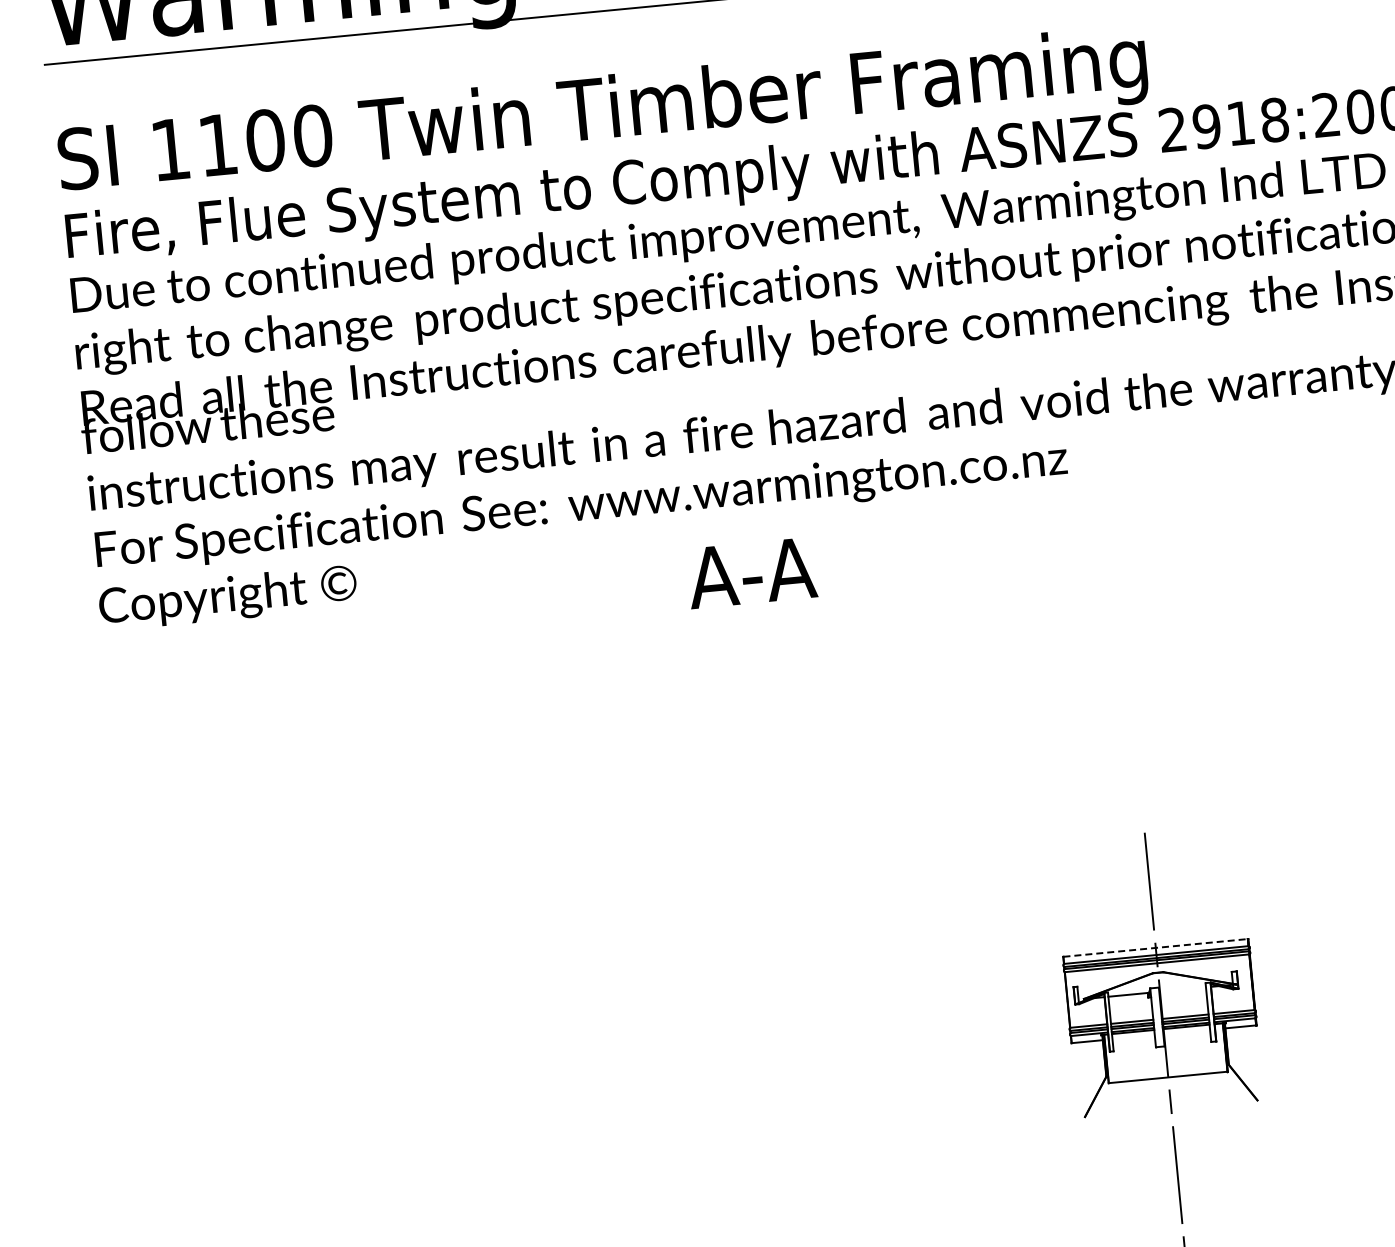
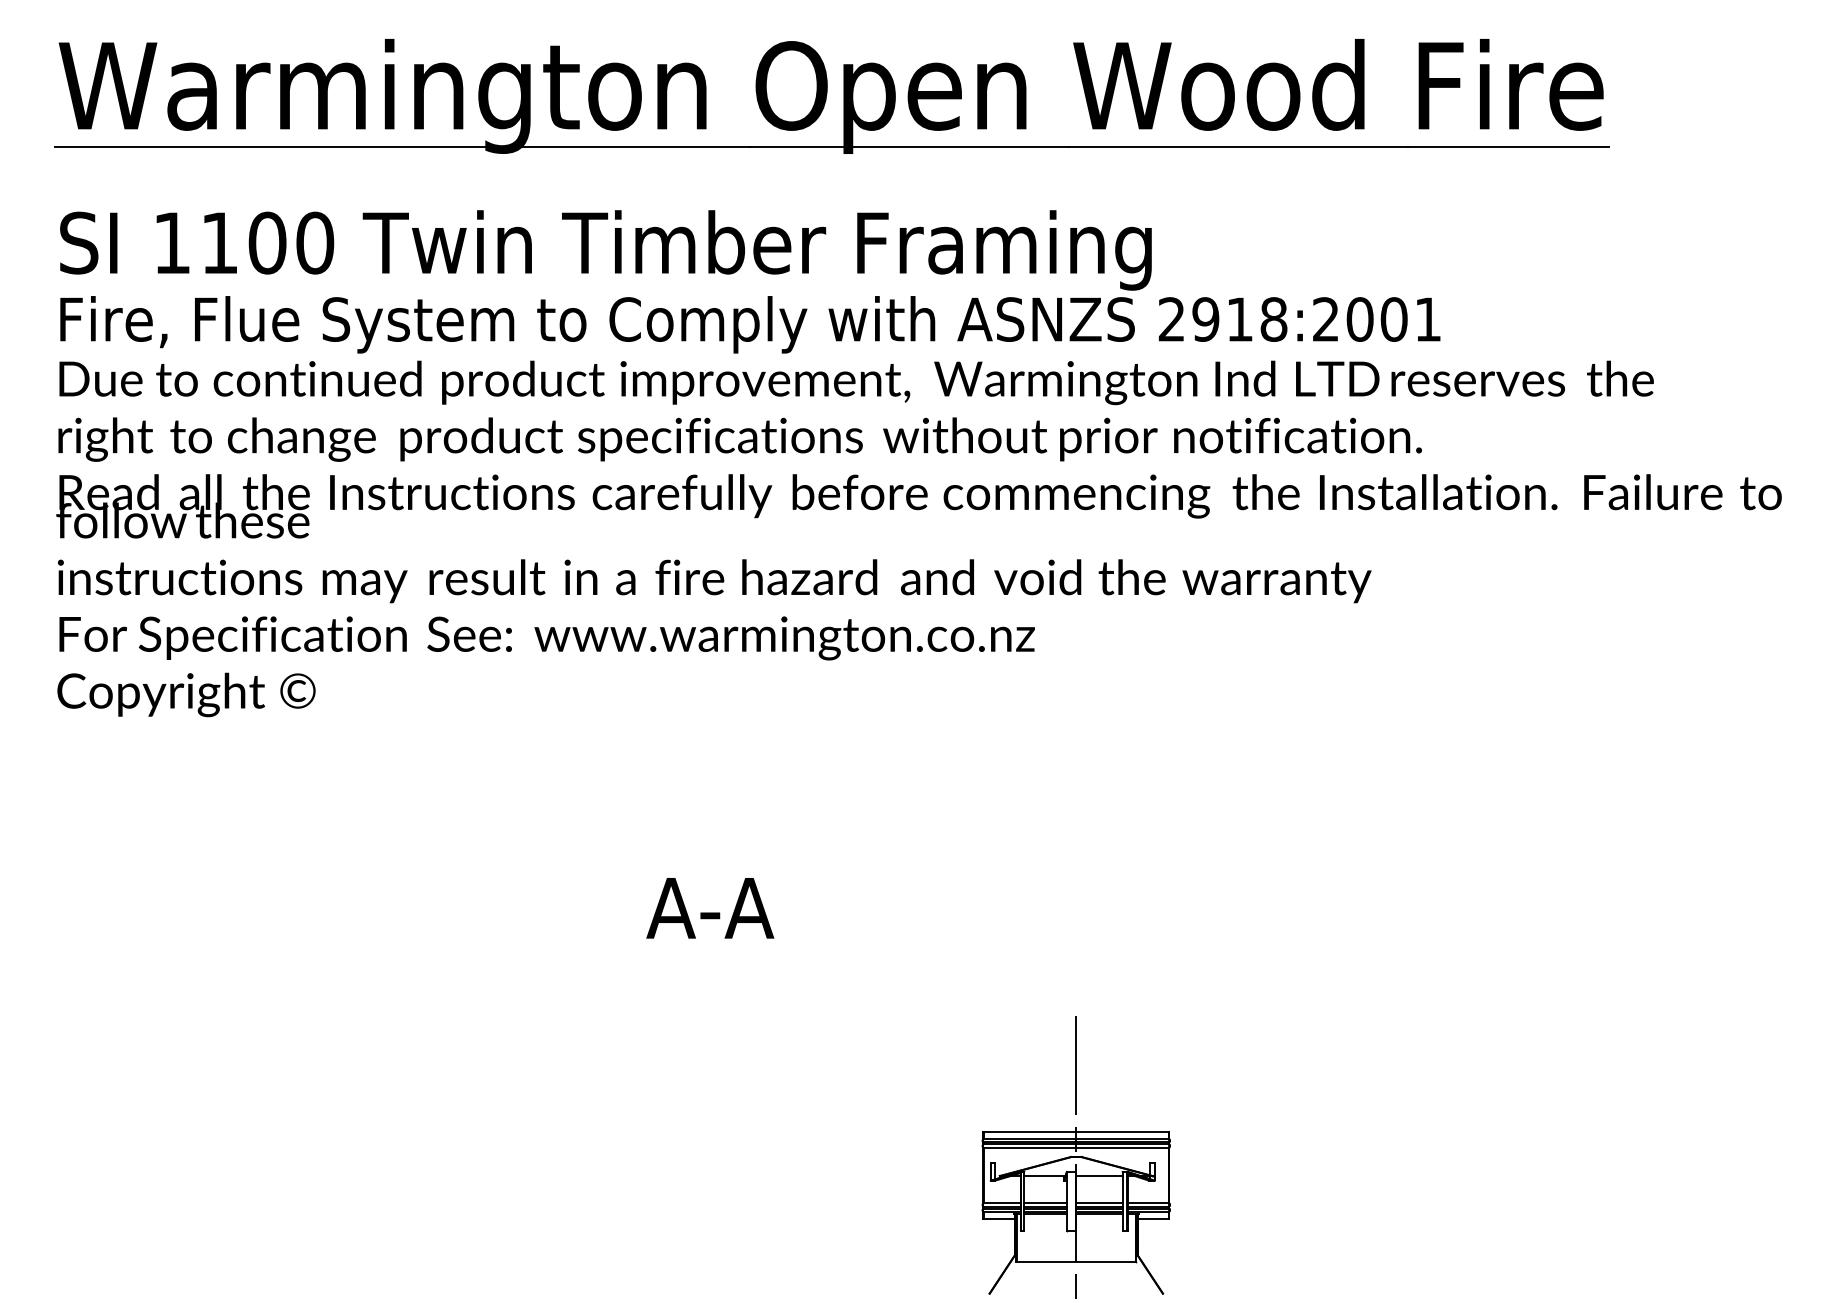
text: (752, 573) -> (710, 908), moved
line: (1156, 948) -> (1076, 1132), dashed -> solid
line: (1182, 989) -> (1098, 1176), added

